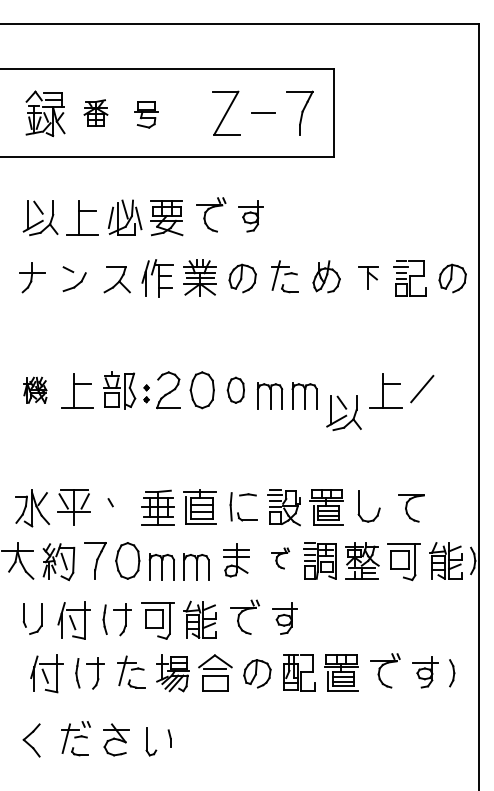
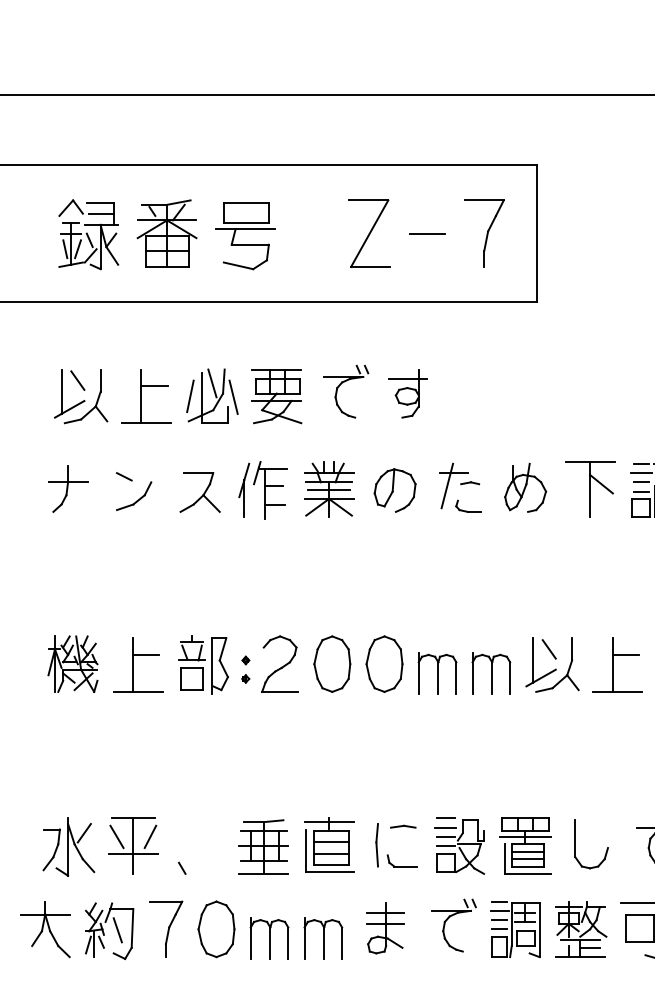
part: (95, 112) -> (166, 232), size x1.67
part: (145, 114) -> (244, 235), size x1.67
part: (367, 277) -> (588, 488), size x1.67
part: (35, 390) -> (73, 664), size x1.43
part: (235, 390) -> (383, 664), size x1.43
part: (343, 412) -> (551, 664), moved
line: (110, 502) -> (181, 868), moved
part: (280, 558) -> (453, 925), size x1.67

